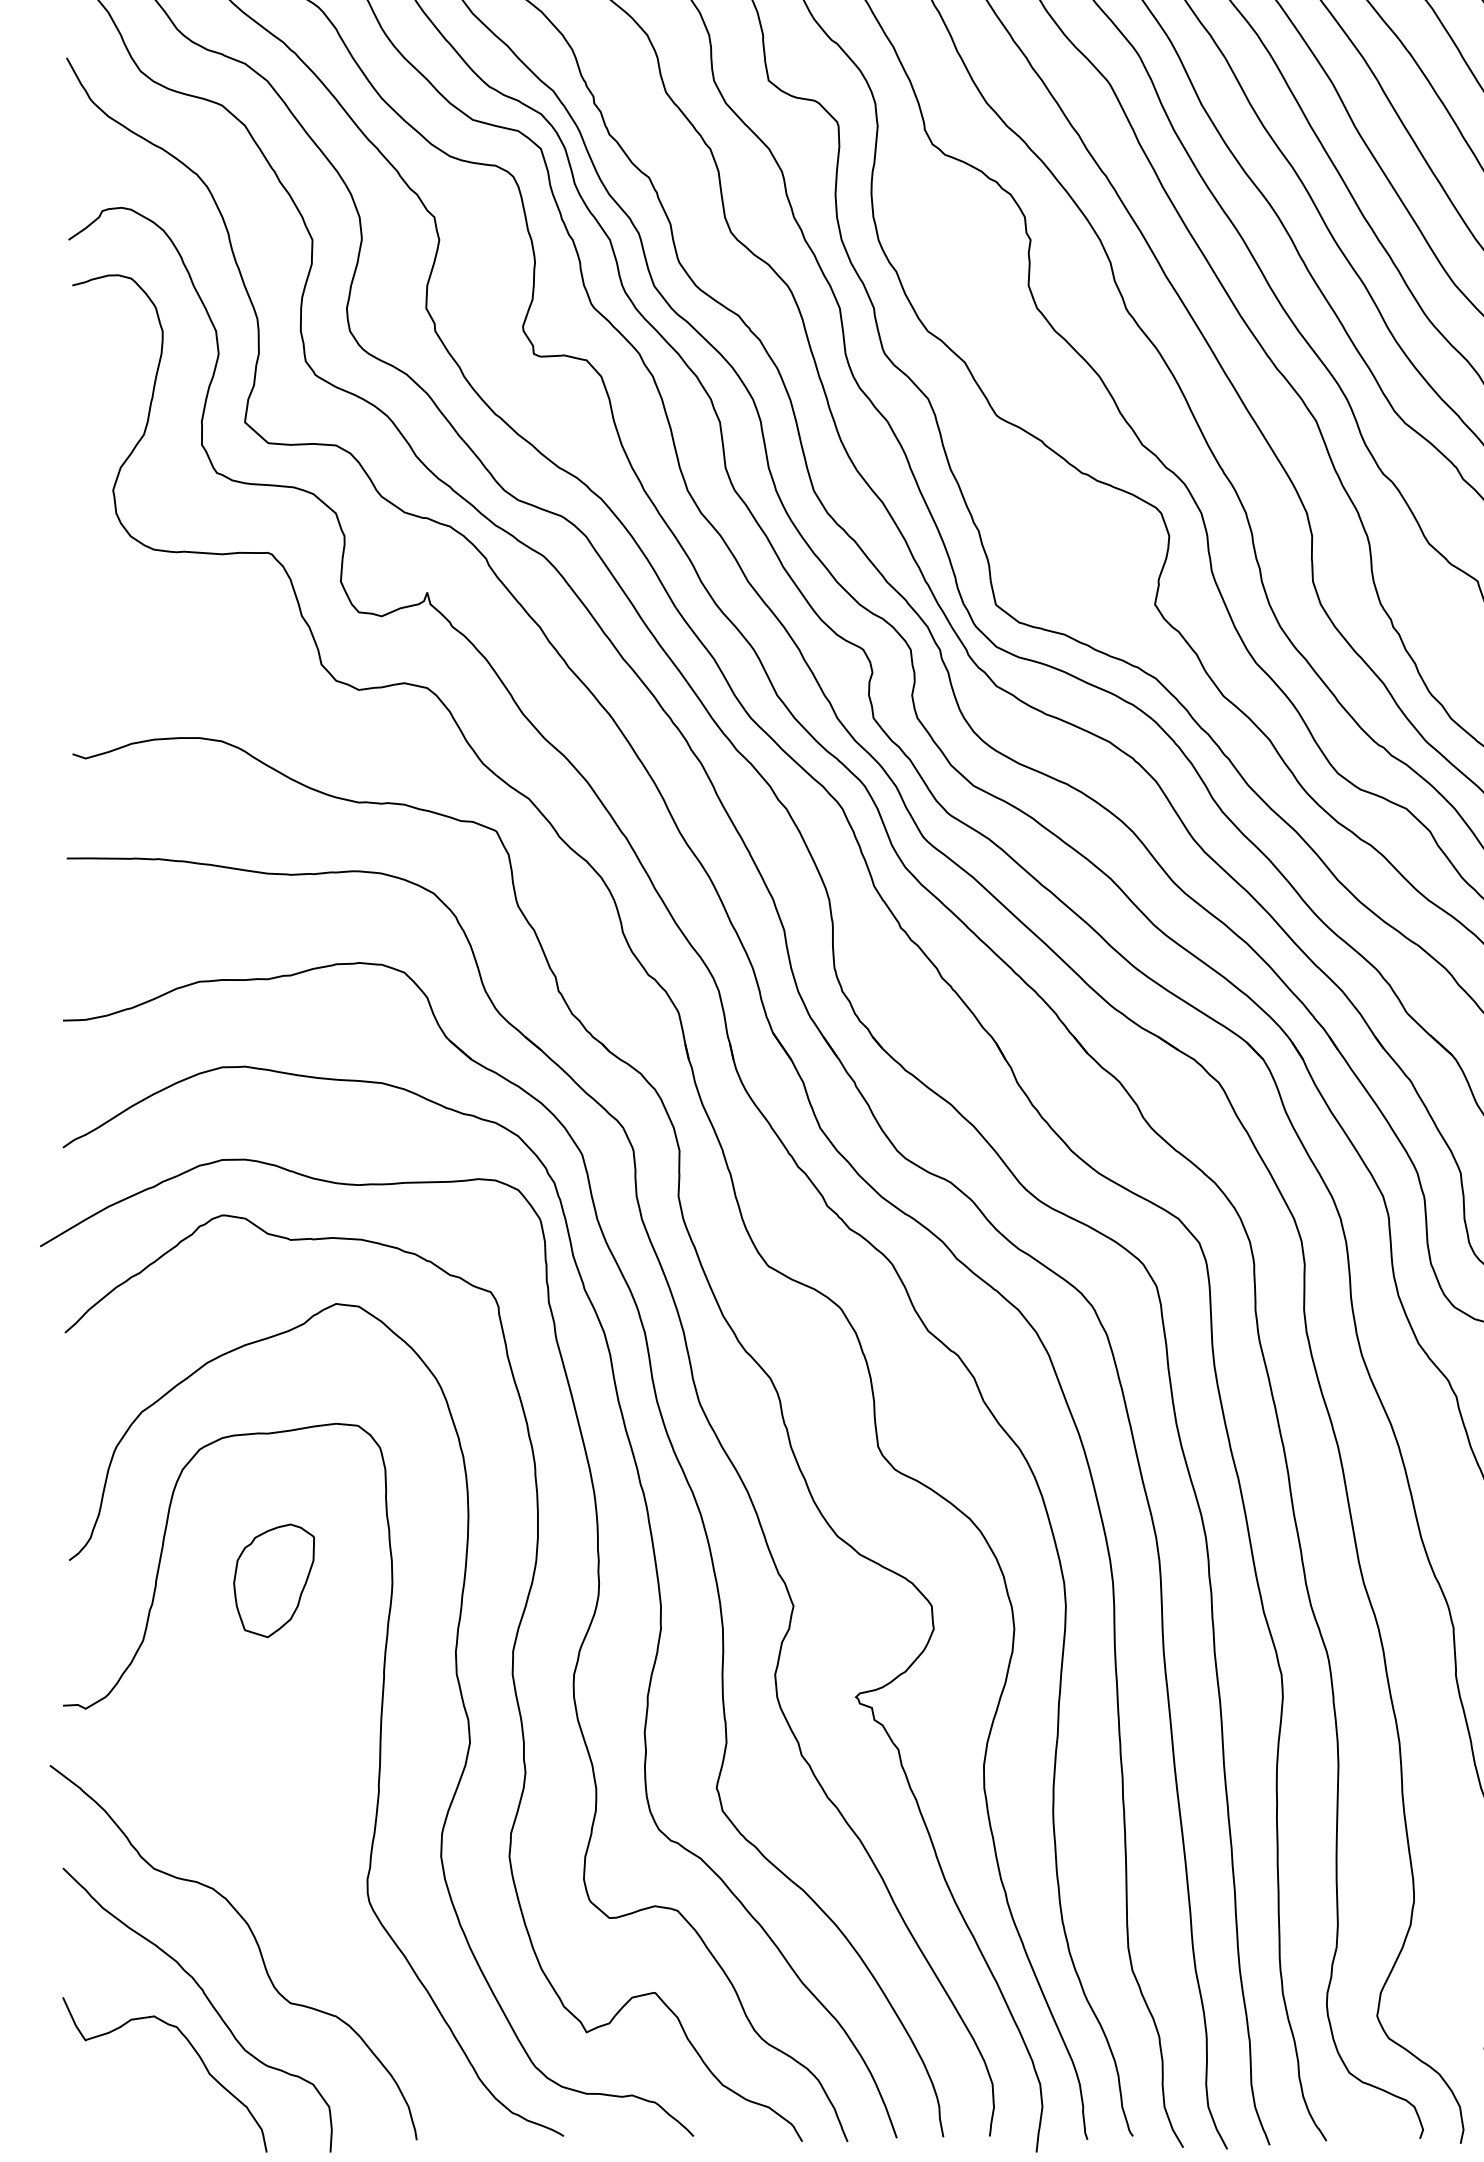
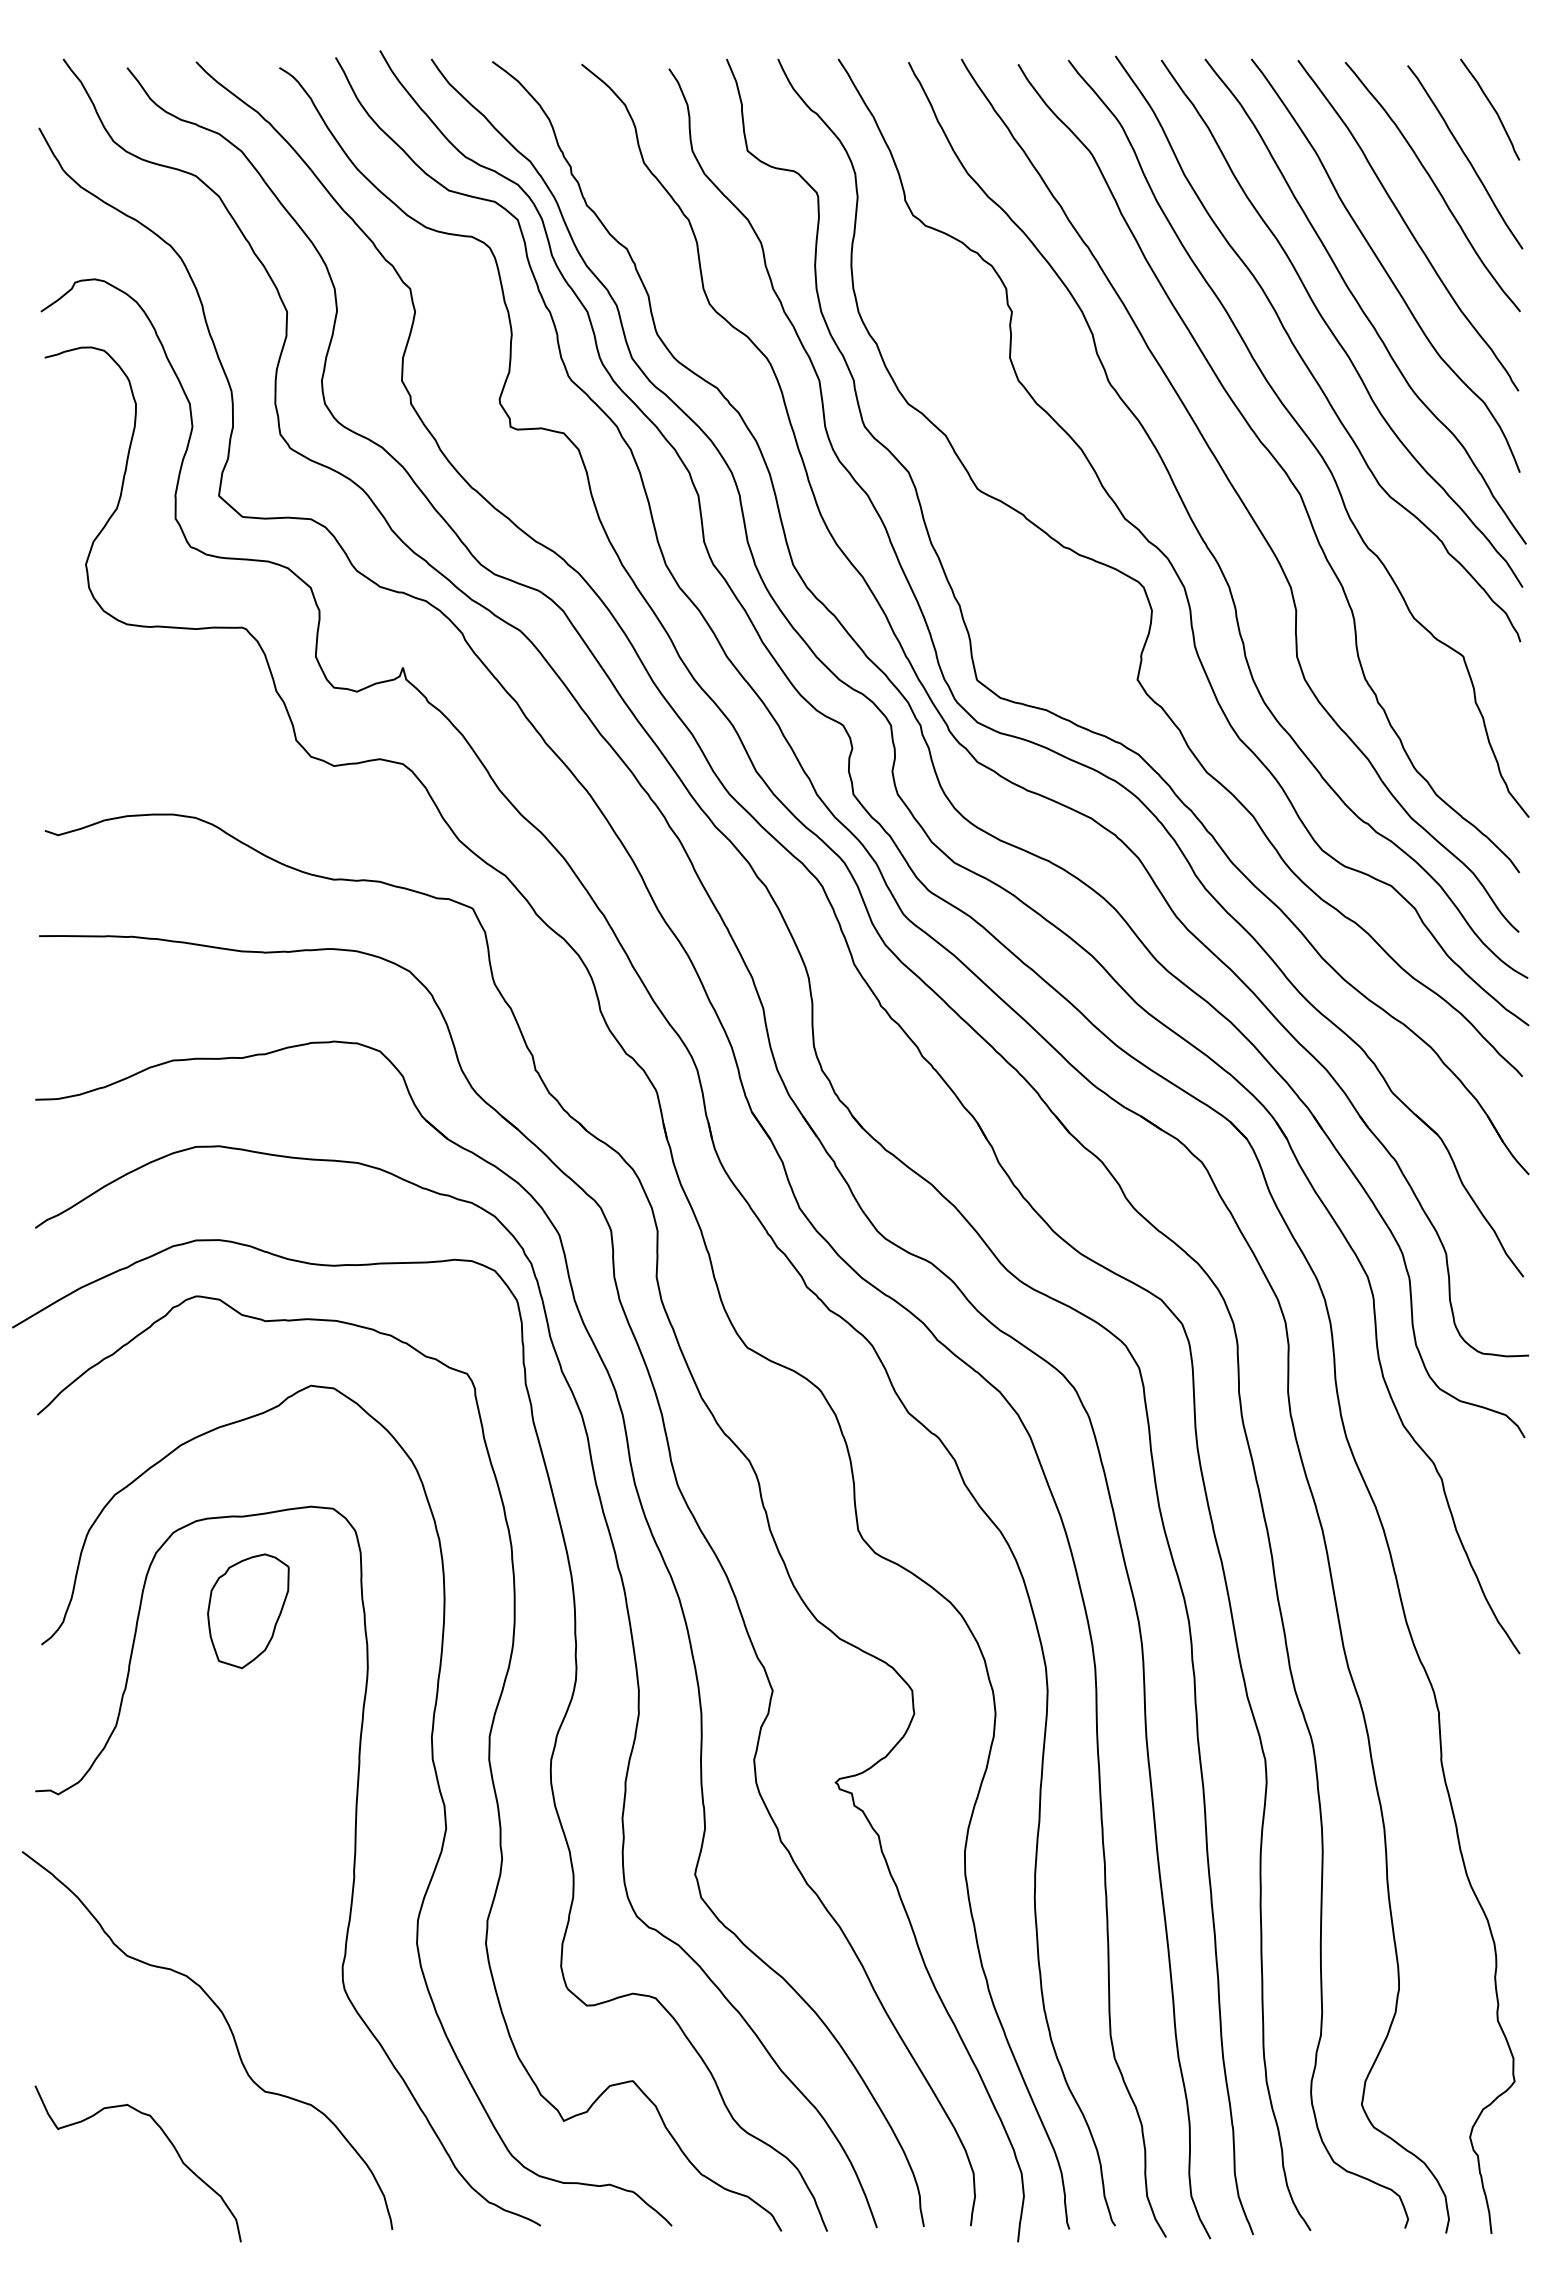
part: (274, 1581) -> (248, 1611), moved
curve: (208, 2002) -> (182, 2090), removed

